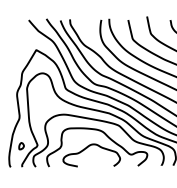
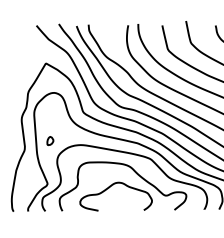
part: (21, 146) -> (50, 141), moved

